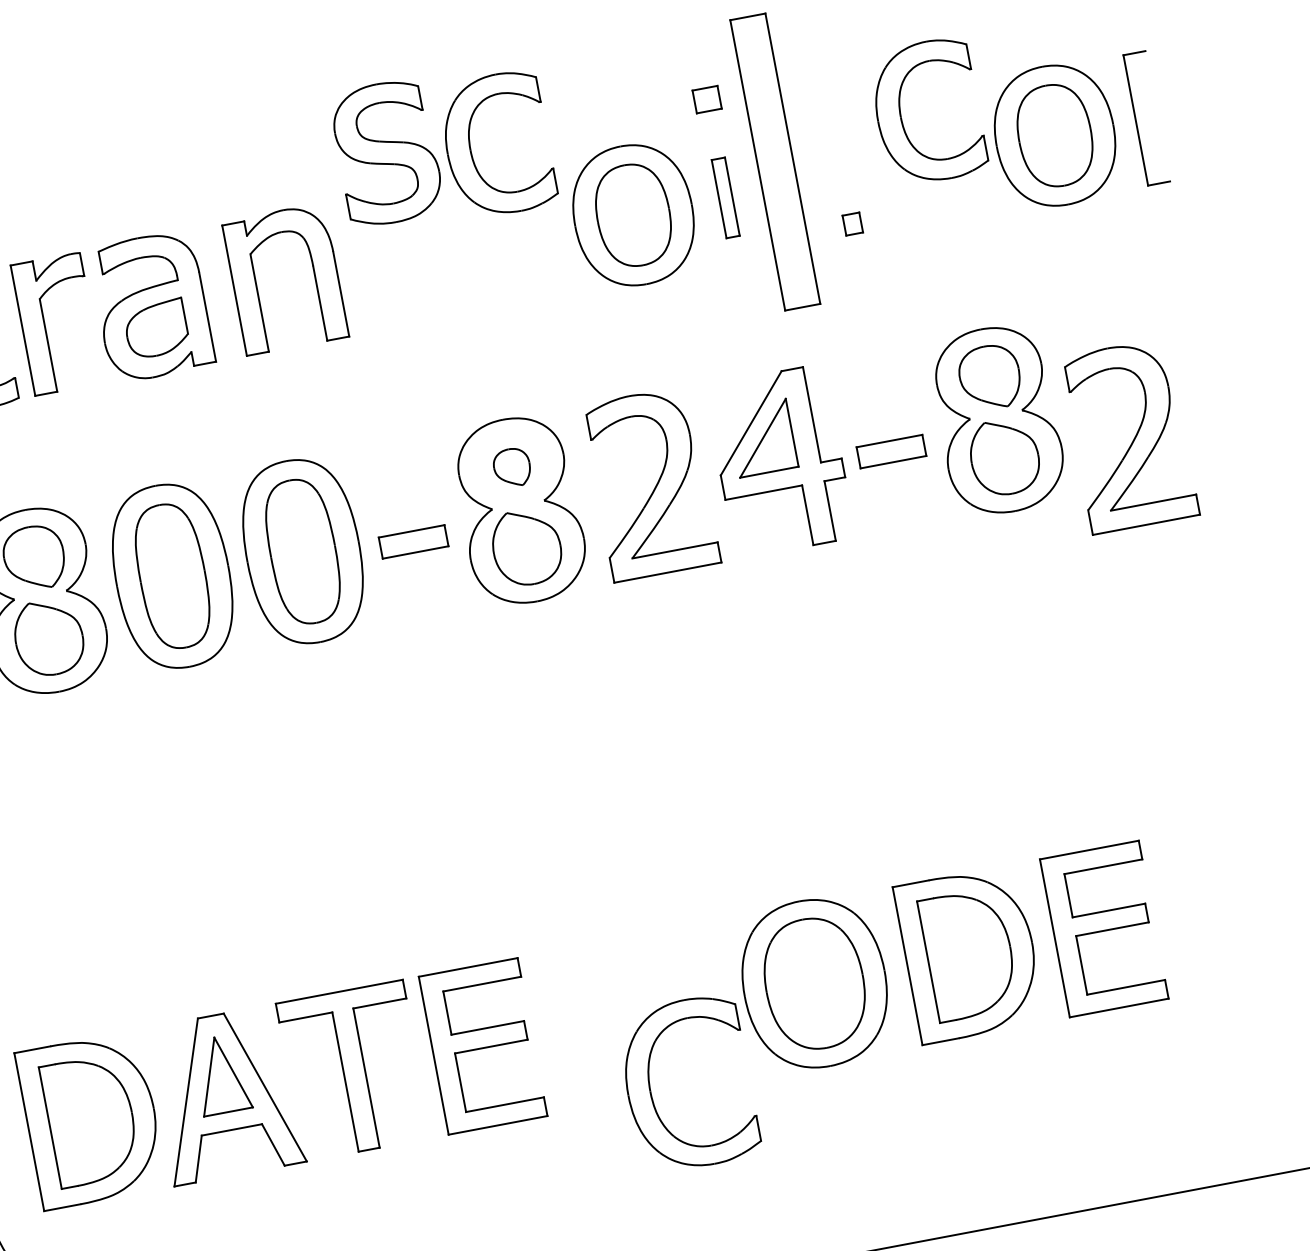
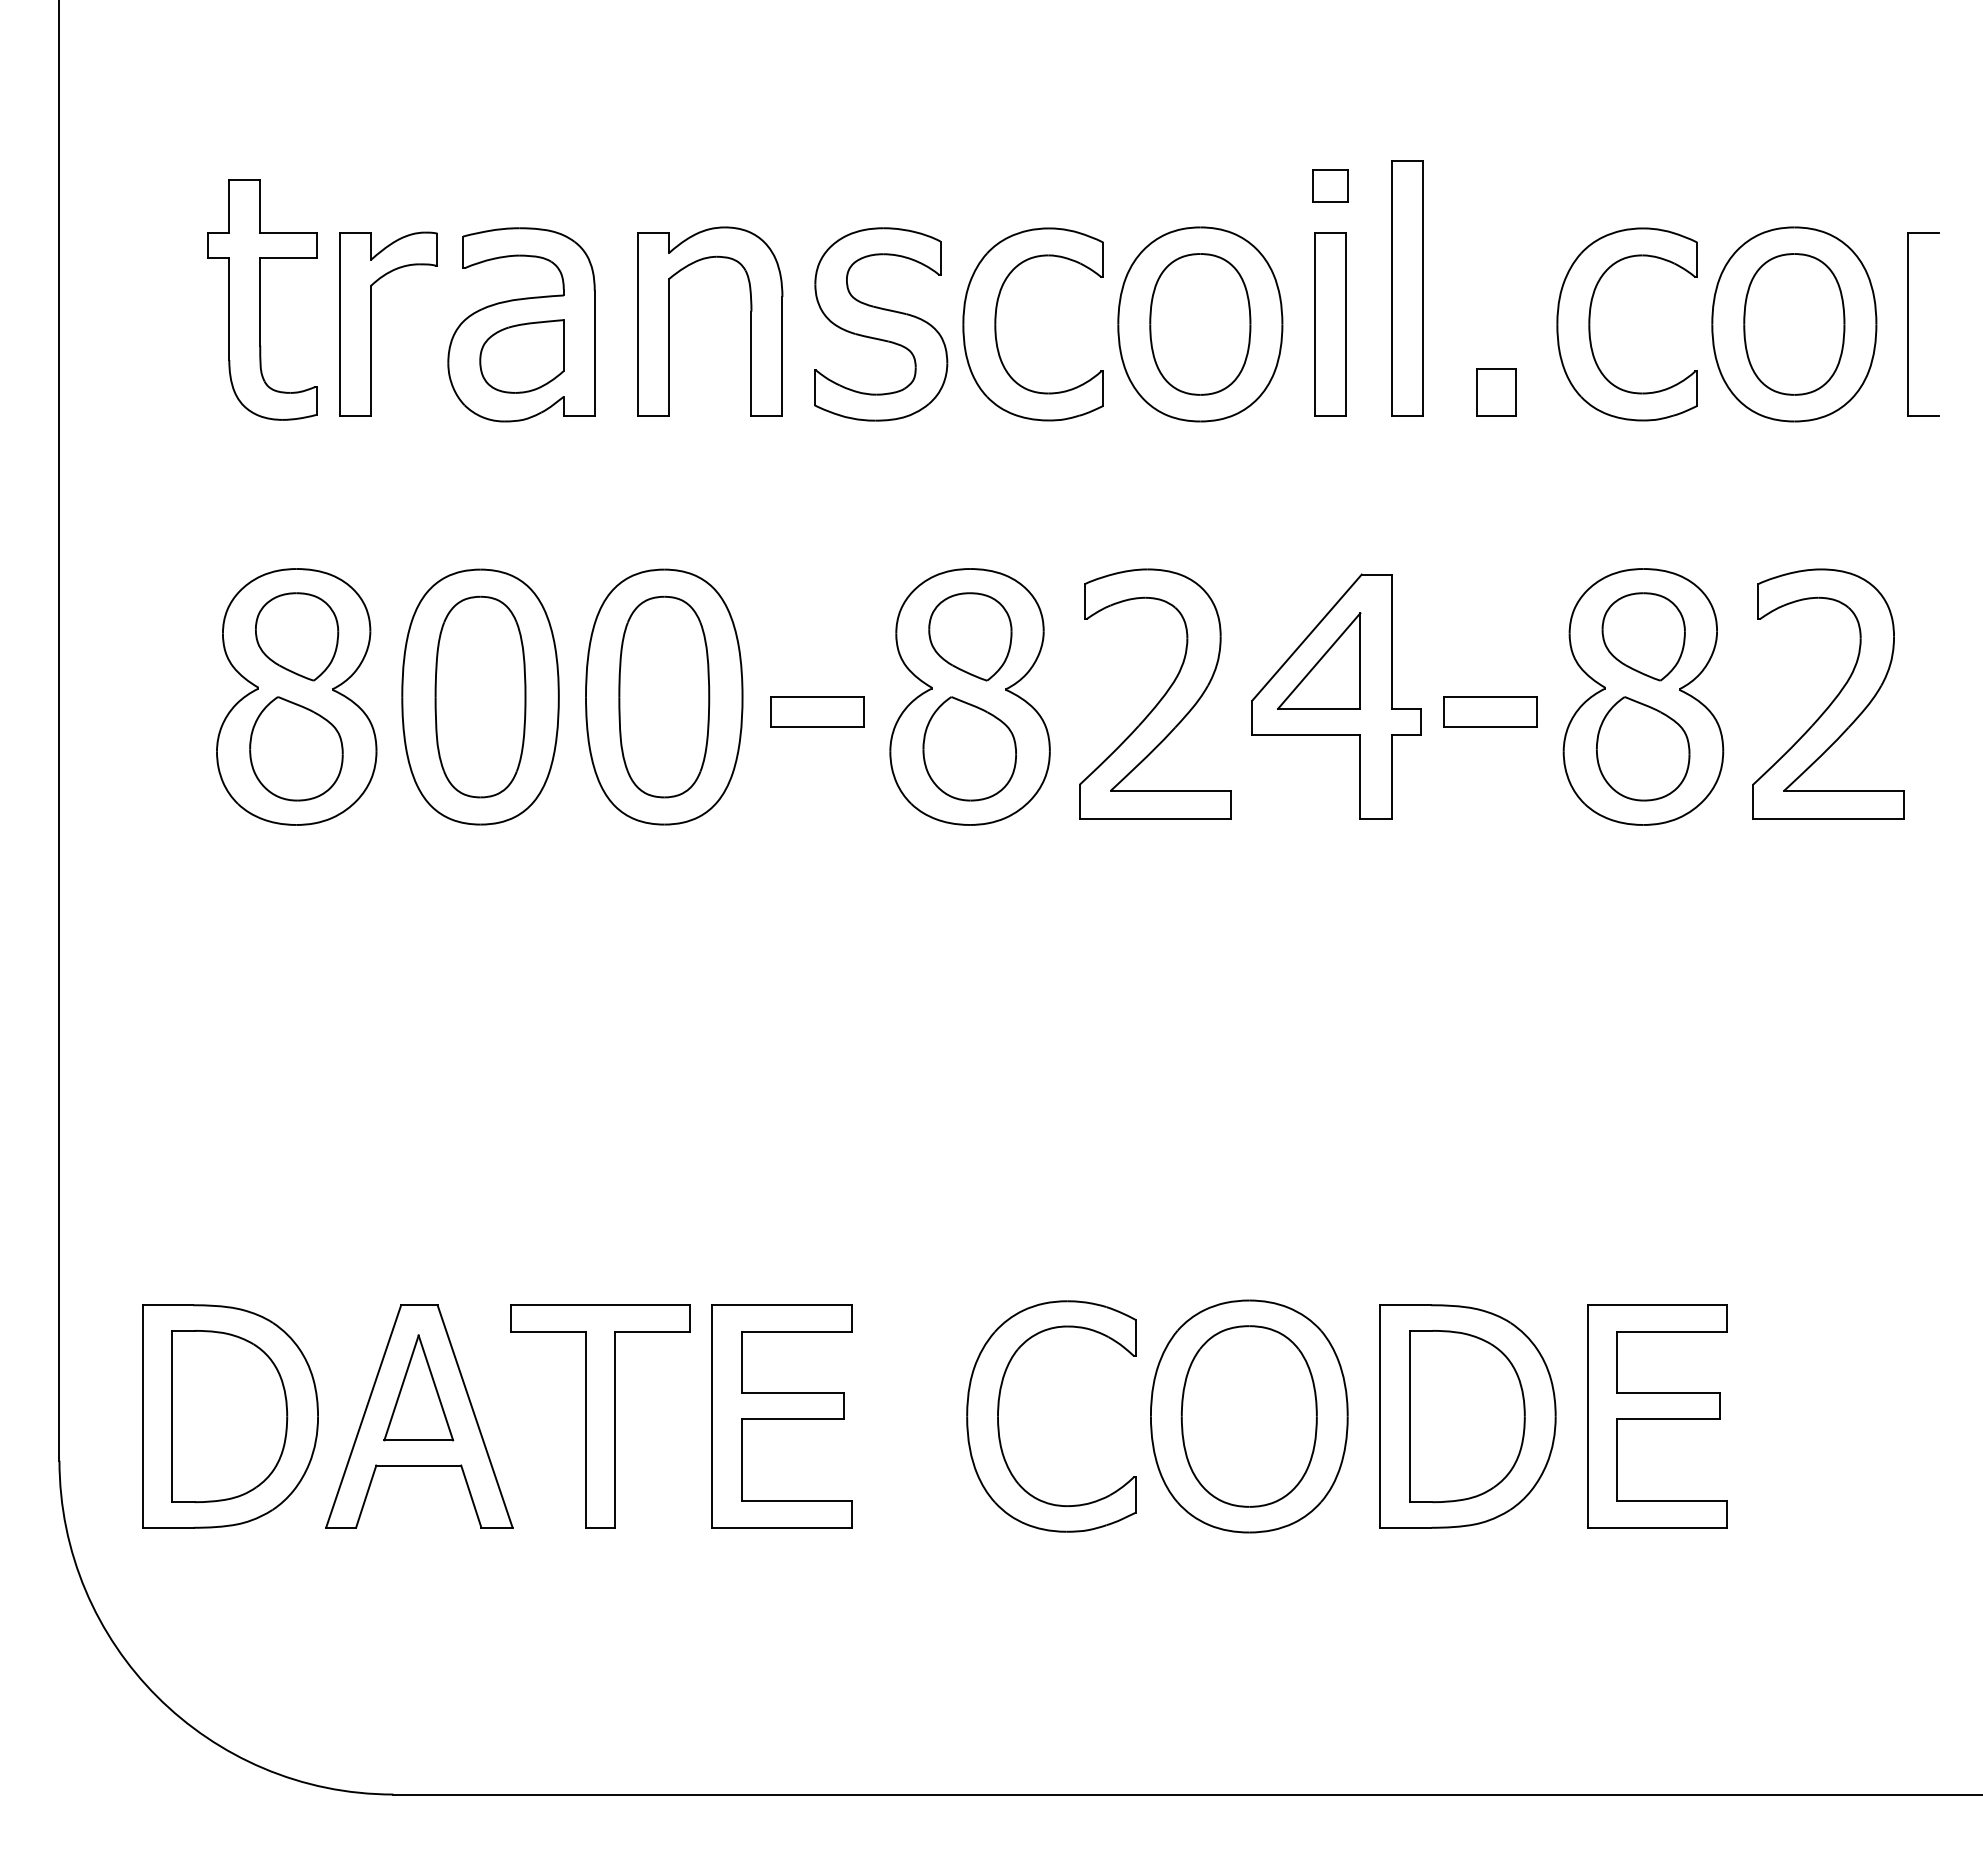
part: (901, 116) -> (1590, 324), moved
part: (471, 149) -> (996, 324), moved
part: (387, 153) -> (881, 324), moved
part: (775, 162) -> (1407, 288), size x0.62
part: (725, 197) -> (1330, 324), size x1.67
part: (852, 223) -> (1496, 392), size x1.67
part: (1134, 436) -> (1835, 696), moved
part: (512, 467) -> (970, 636), size x1.67
part: (650, 1086) -> (999, 1409), moved

